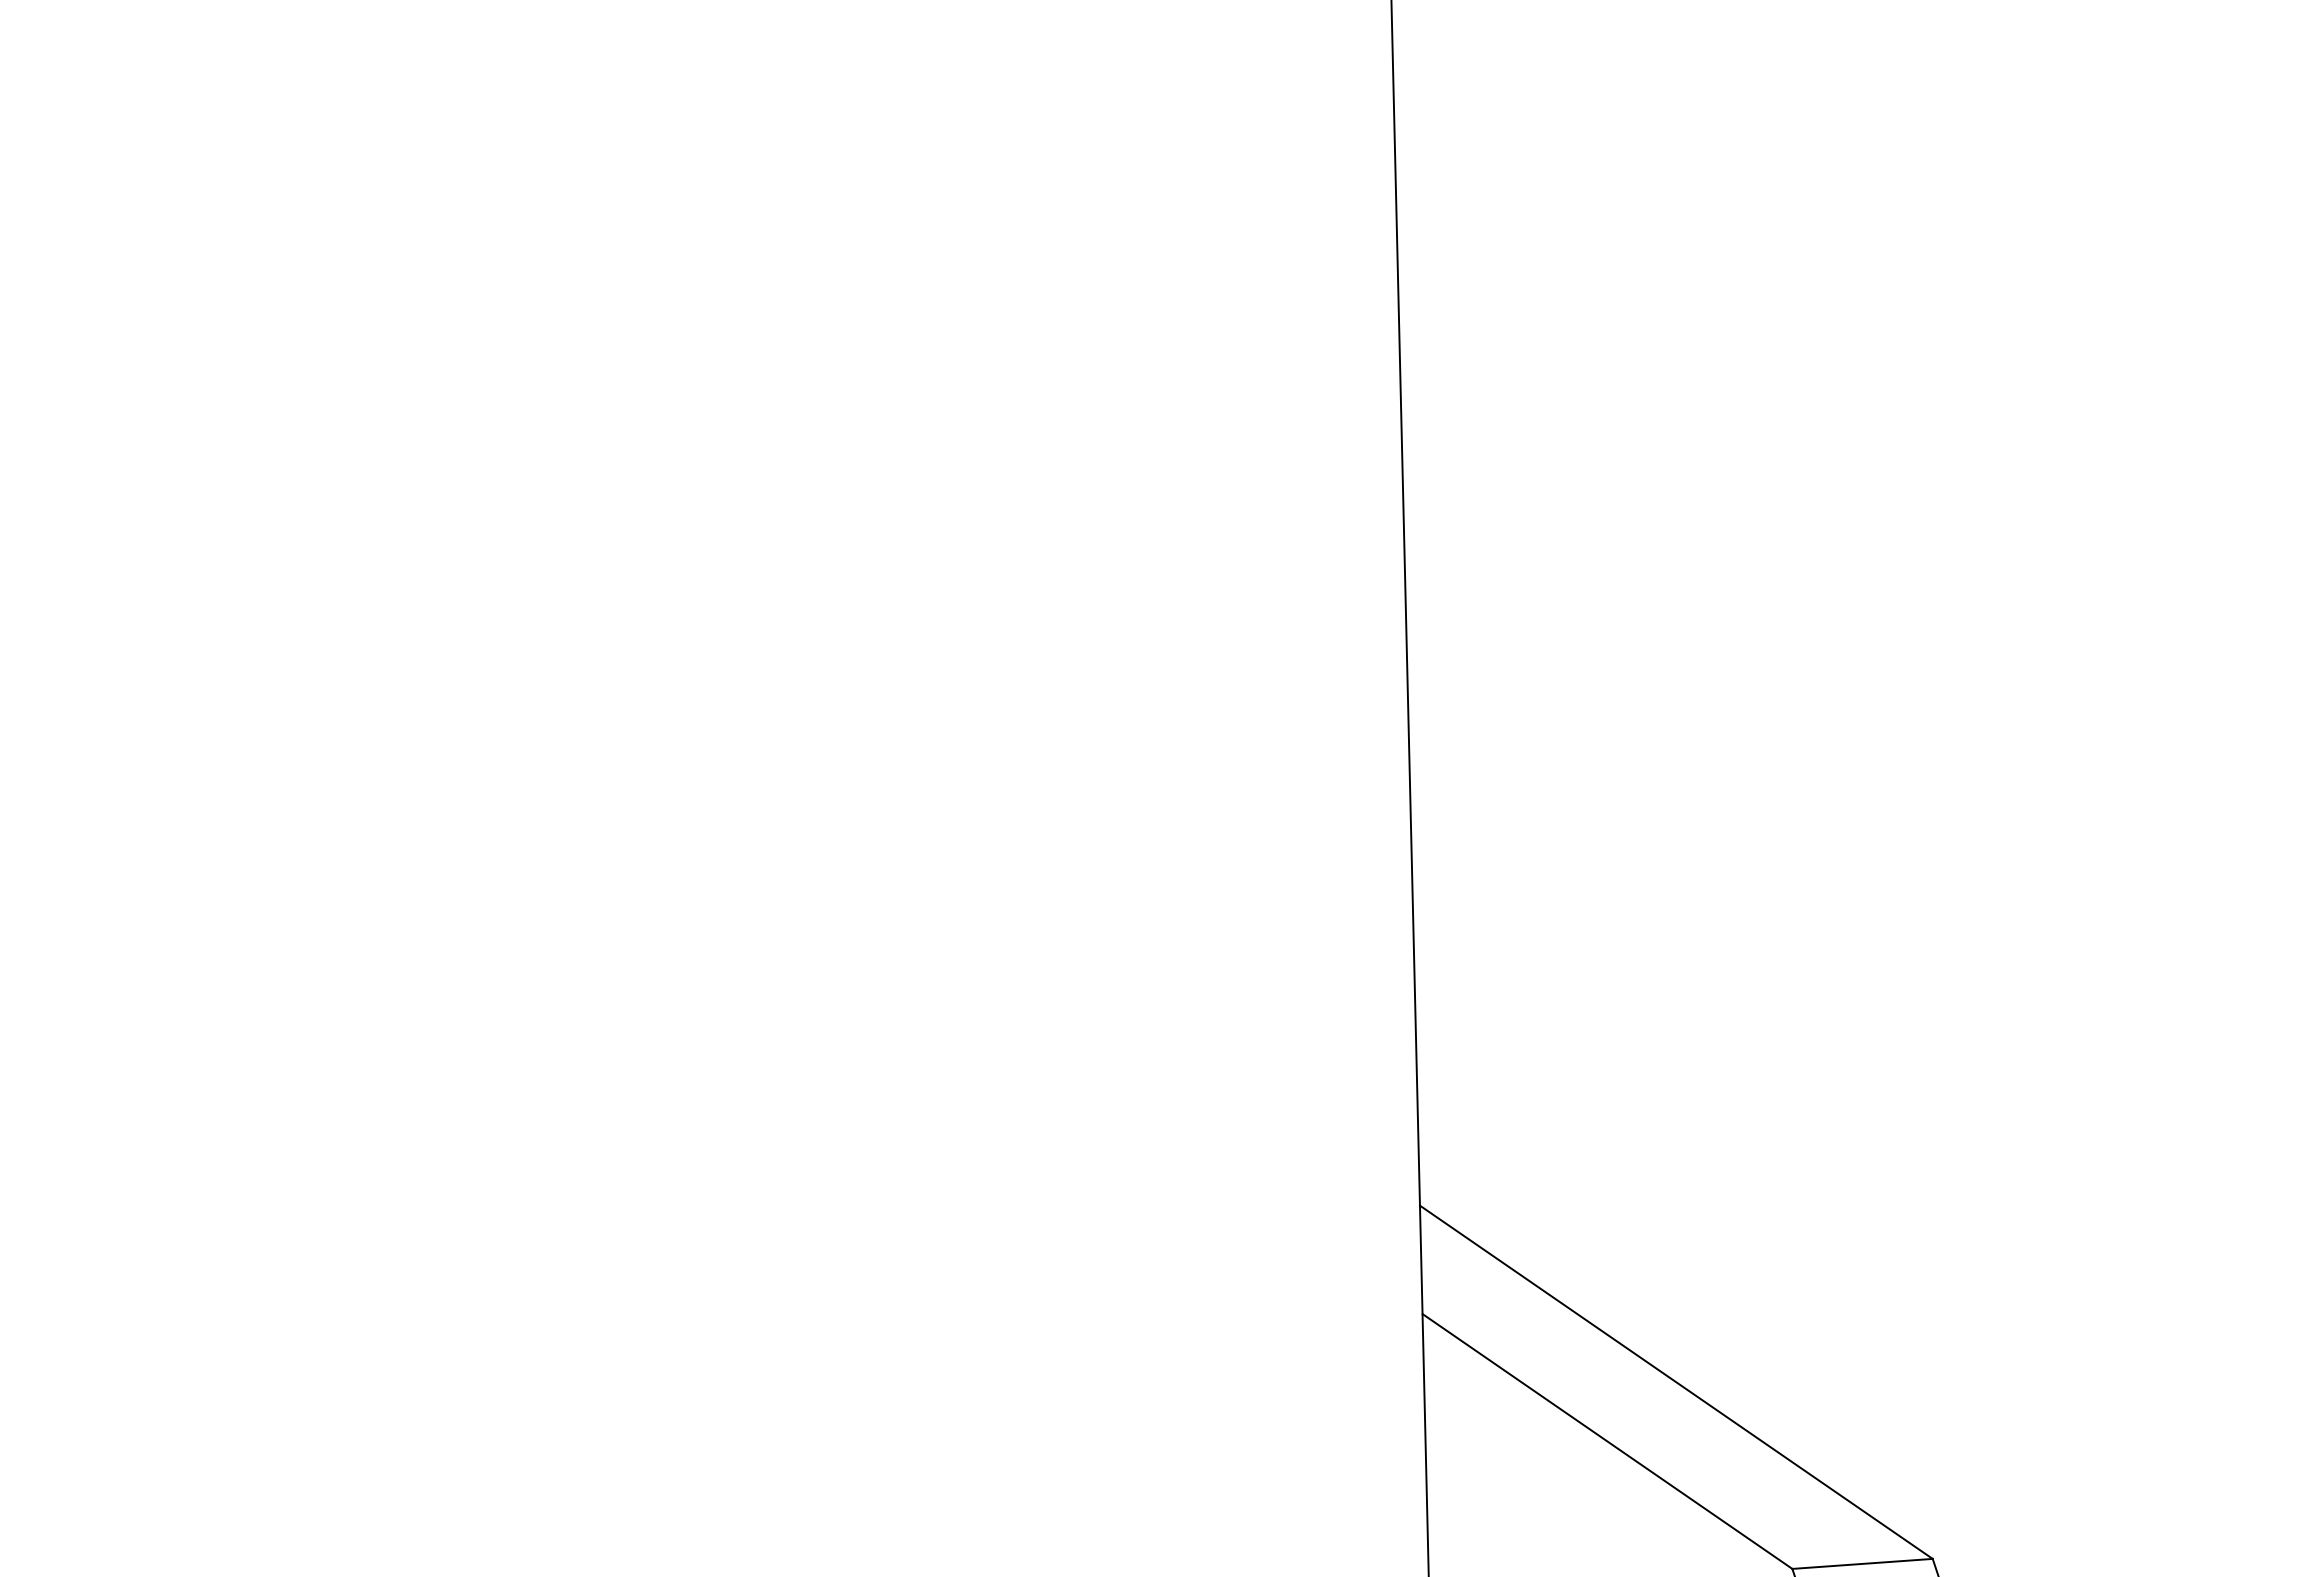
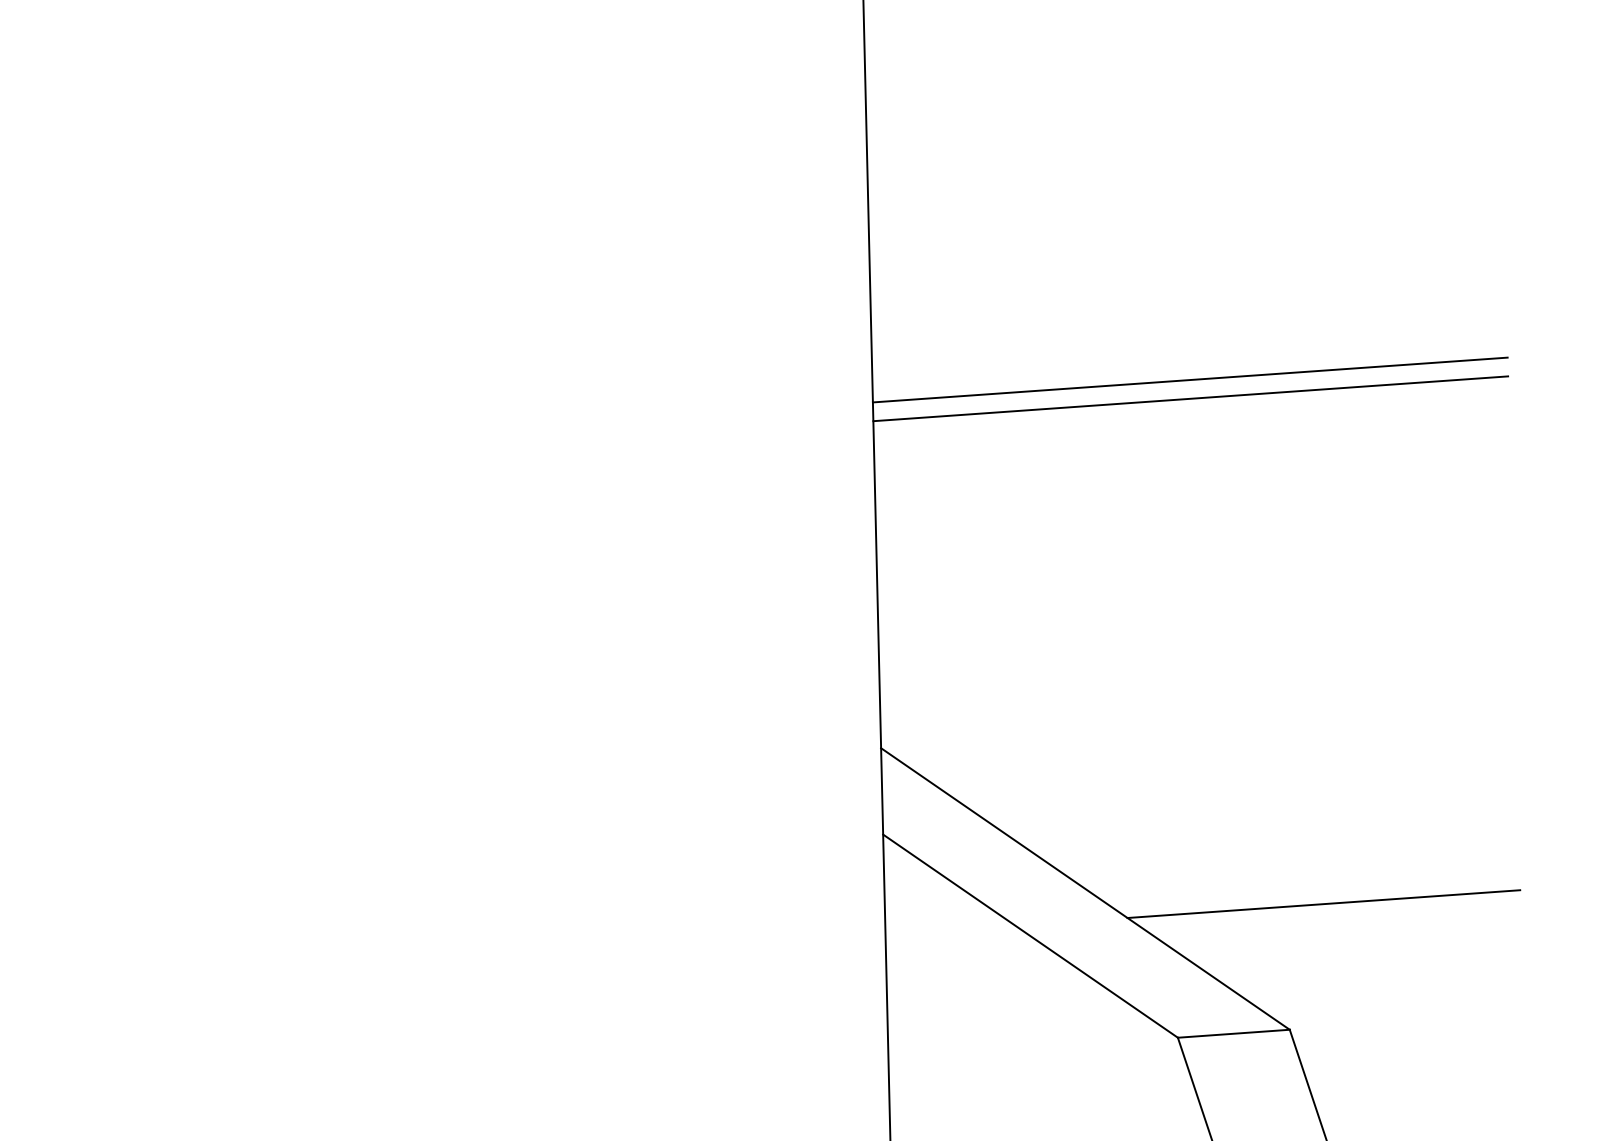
line: (1807, 743) -> (1189, 379), added
line: (1808, 767) -> (1190, 399), added
line: (1975, 1400) -> (1323, 903), added

